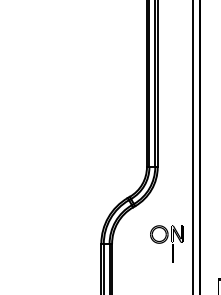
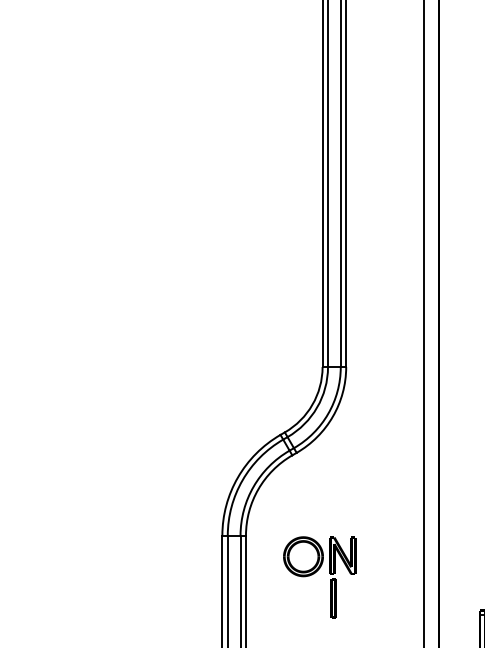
part: (166, 243) -> (319, 576), moved

